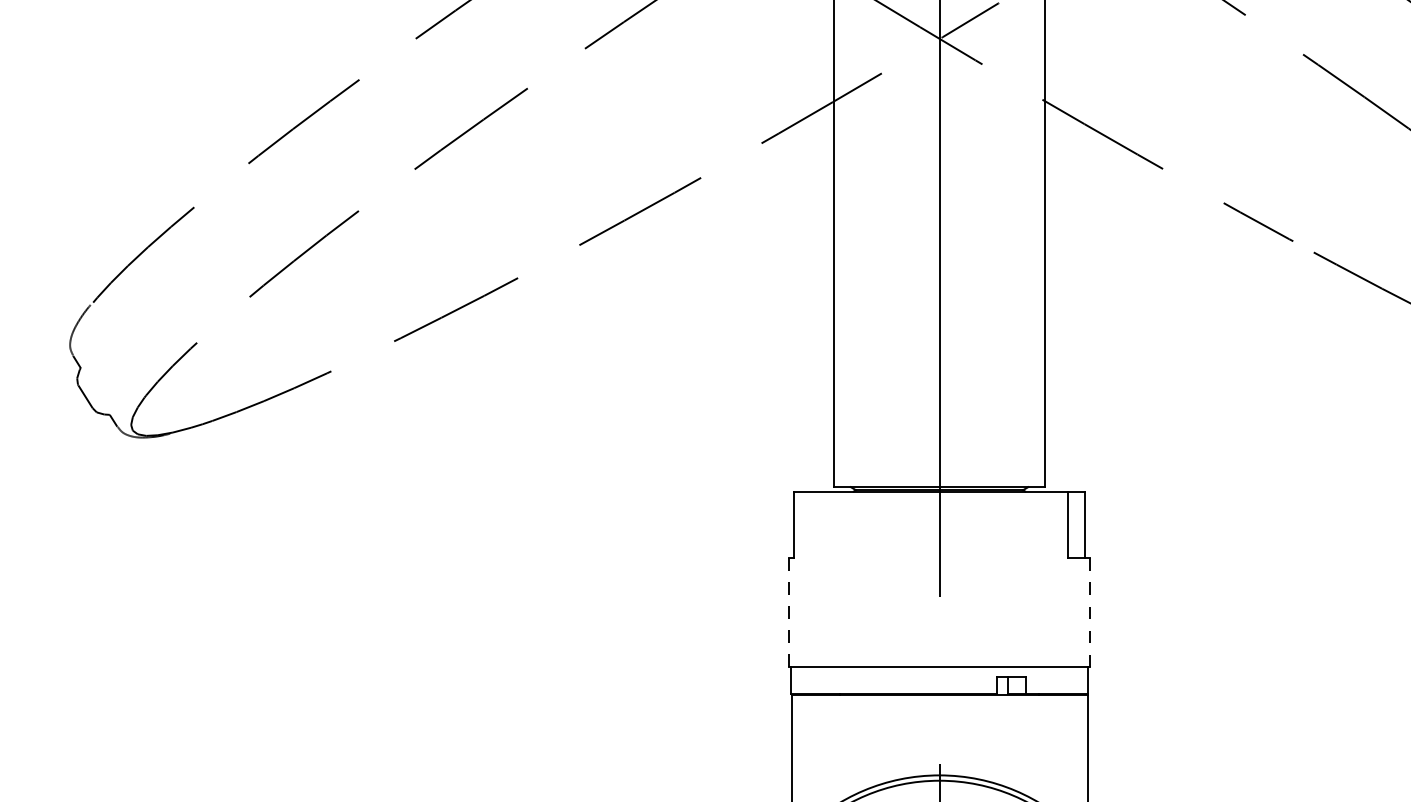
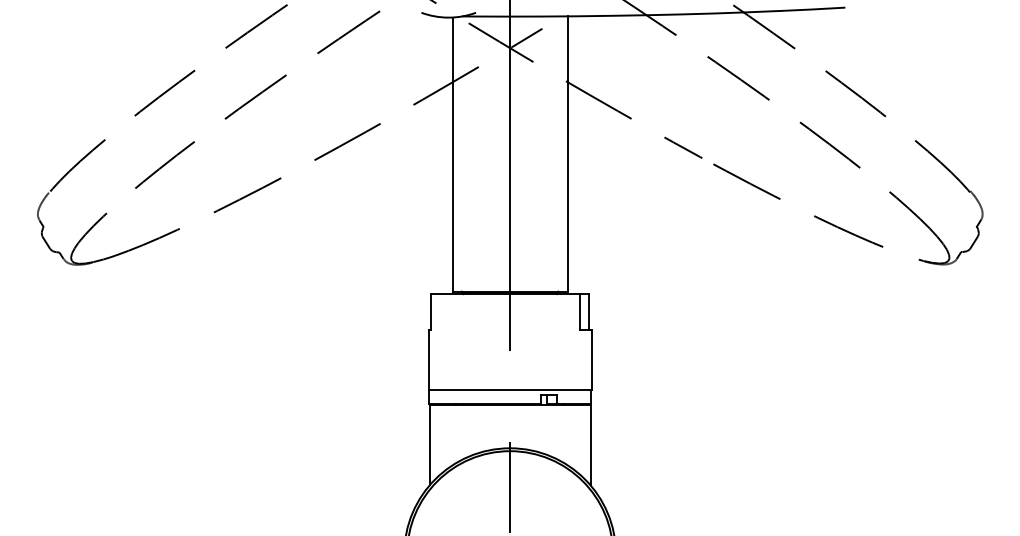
line: (789, 613) -> (428, 360), dashed -> solid
line: (1089, 613) -> (591, 360), dashed -> solid

